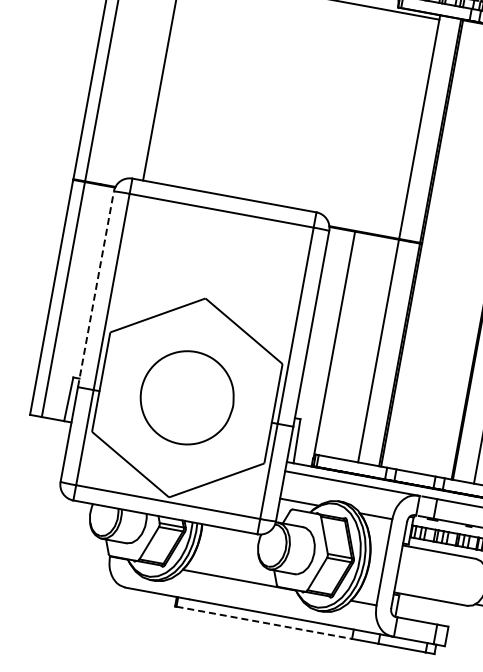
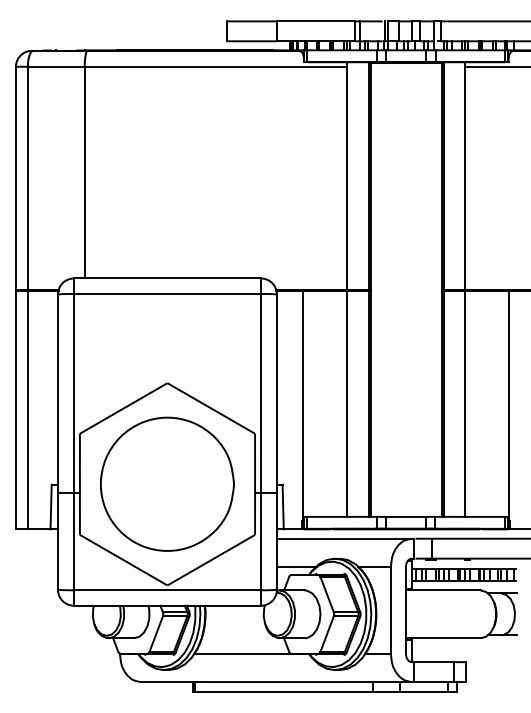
line: (96, 288) -> (58, 393), dashed -> solid
part: (187, 397) -> (167, 483), size x1.43
line: (265, 622) -> (284, 691), dashed -> solid

